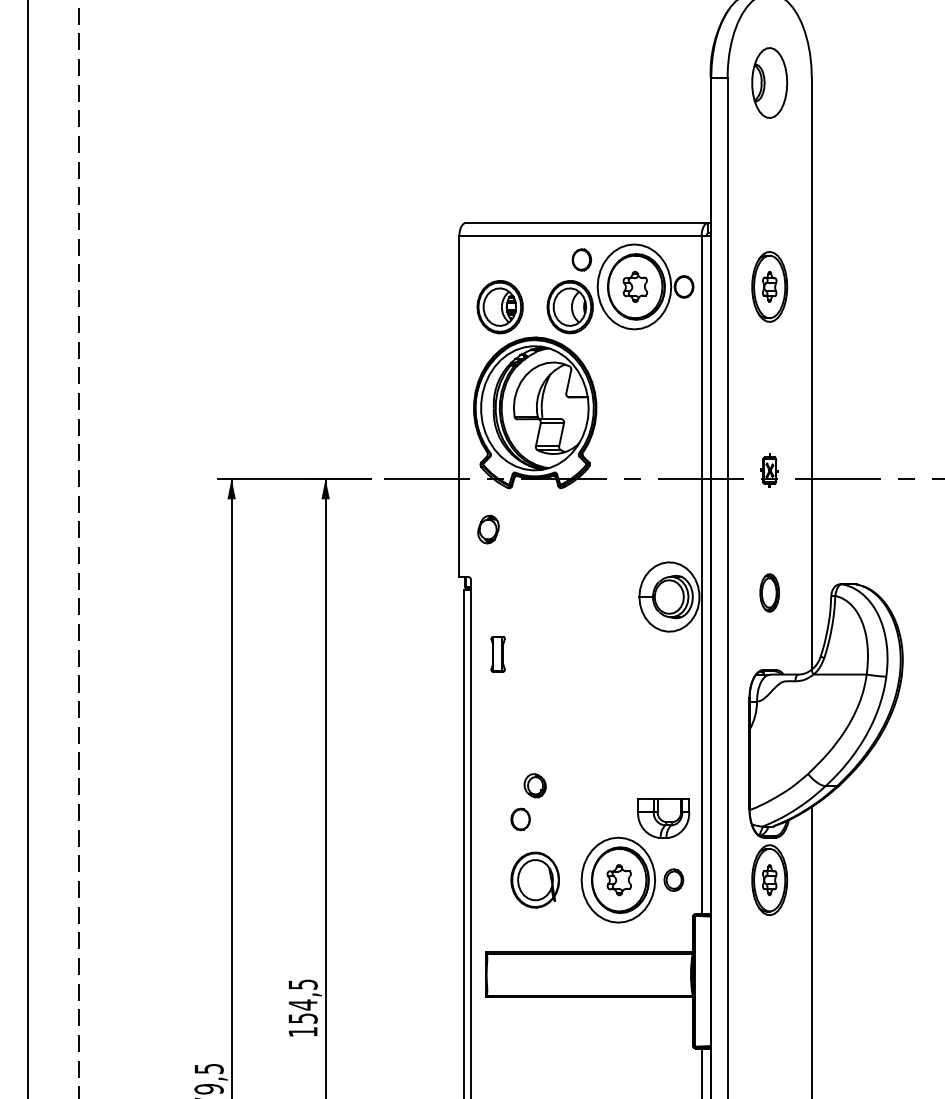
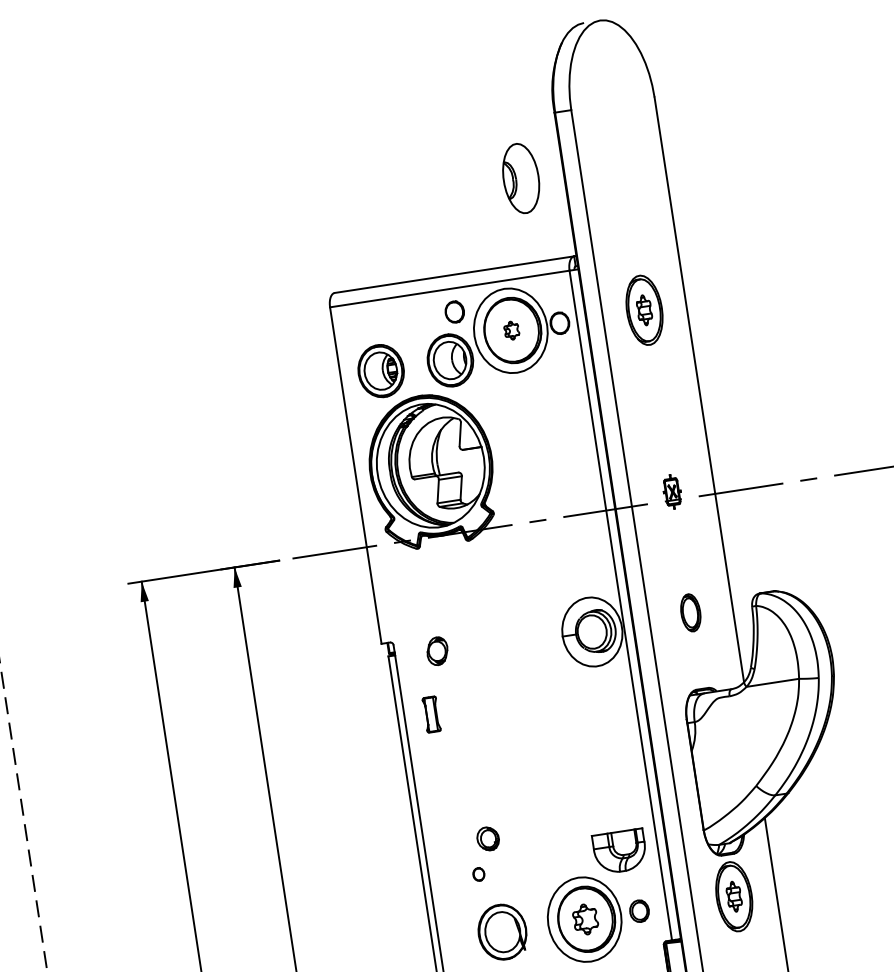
part: (769, 82) -> (520, 178), moved
part: (635, 286) -> (511, 330), size x0.6
part: (488, 529) -> (437, 651), moved
part: (520, 819) -> (478, 874), size x0.6

